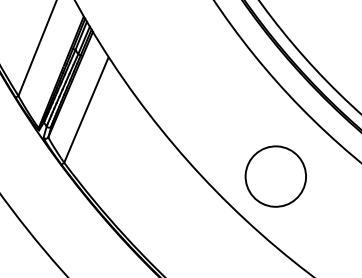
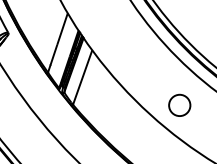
circle: (275, 176) -> (179, 105), size x0.7

